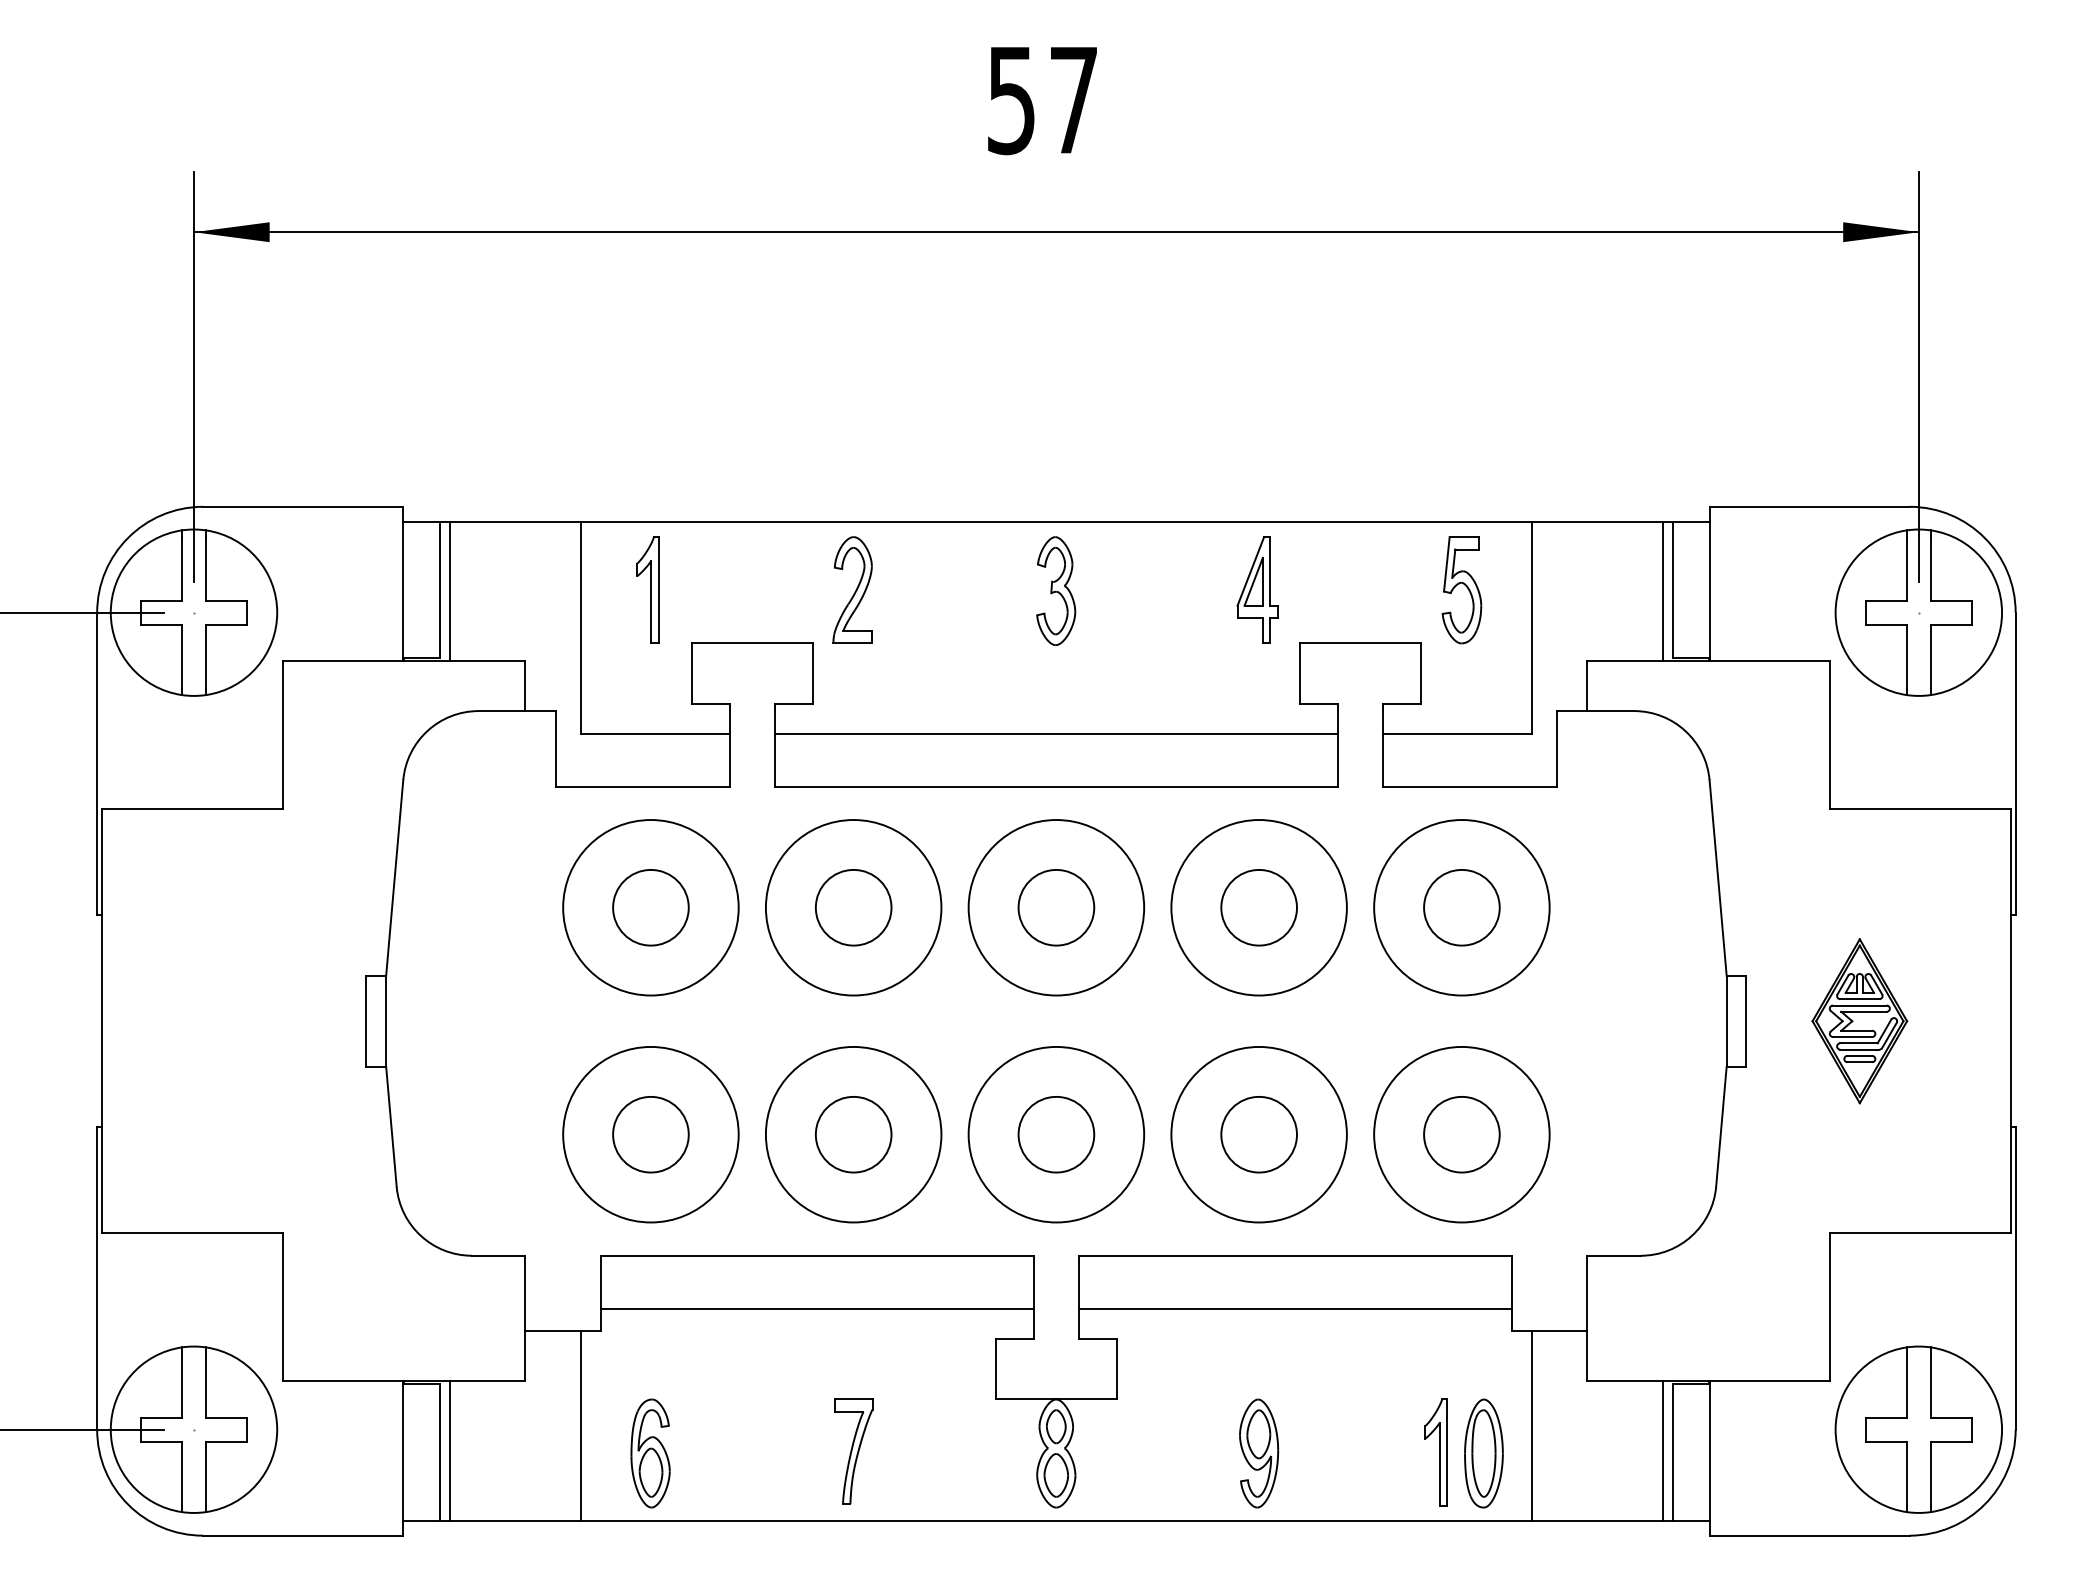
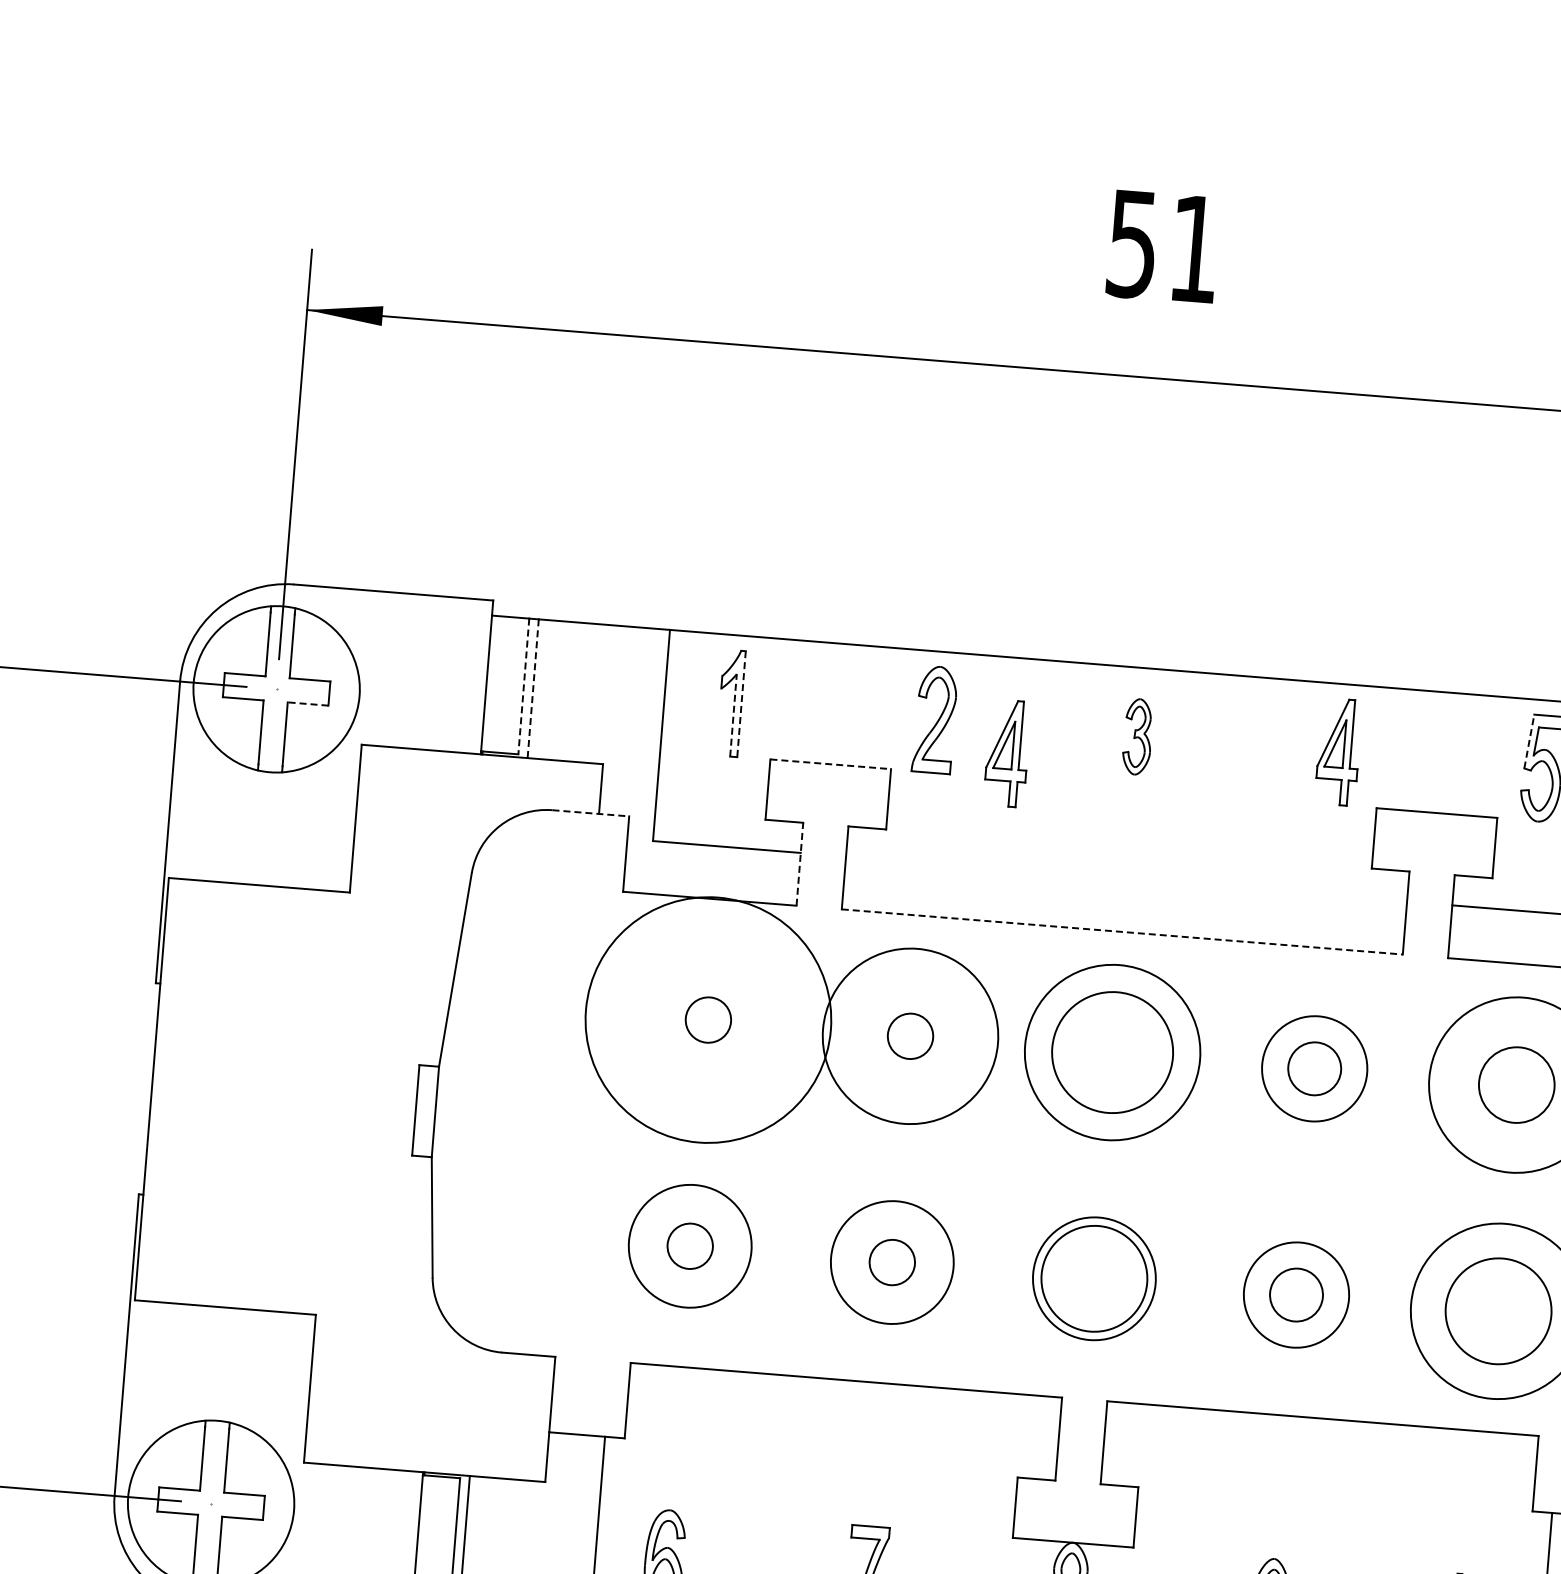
text: (1073, 100) -> (1194, 249), 57 -> 51
line: (1446, 563) -> (1529, 740), solid -> dashed
line: (440, 590) -> (524, 686), solid -> dashed
line: (658, 590) -> (741, 704), solid -> dashed
part: (1056, 590) -> (1138, 736), size x0.7
line: (449, 591) -> (533, 688), solid -> dashed
line: (651, 601) -> (733, 714), solid -> dashed
part: (927, 617) -> (1007, 752), added
line: (226, 624) -> (308, 703), solid -> dashed
line: (752, 642) -> (830, 763), solid -> dashed
line: (517, 711) -> (591, 813), solid -> dashed
line: (1056, 733) -> (1126, 878), removed
line: (729, 745) -> (799, 864), solid -> dashed
line: (1056, 786) -> (1122, 931), solid -> dashed
circle: (650, 907) -> (708, 1019), size x0.6
circle: (650, 907) -> (708, 1019), size x1.4
circle: (853, 907) -> (910, 1036), size x0.6
circle: (1056, 907) -> (1112, 1052), size x1.6
circle: (1258, 907) -> (1314, 1068), size x0.6
circle: (1258, 907) -> (1314, 1068), size x0.7
circle: (650, 1134) -> (689, 1246), size x0.6
circle: (650, 1134) -> (689, 1246), size x0.7
circle: (853, 1134) -> (892, 1262), size x0.6
circle: (853, 1134) -> (892, 1262), size x0.7
circle: (1056, 1134) -> (1094, 1278), size x0.7
circle: (1056, 1134) -> (1094, 1278), size x1.4
circle: (1258, 1134) -> (1295, 1294), size x0.6
circle: (1258, 1134) -> (1295, 1294), size x0.7
circle: (1461, 1134) -> (1498, 1311), size x1.4
line: (817, 1308) -> (842, 1432), removed
line: (1295, 1308) -> (1318, 1471), removed

